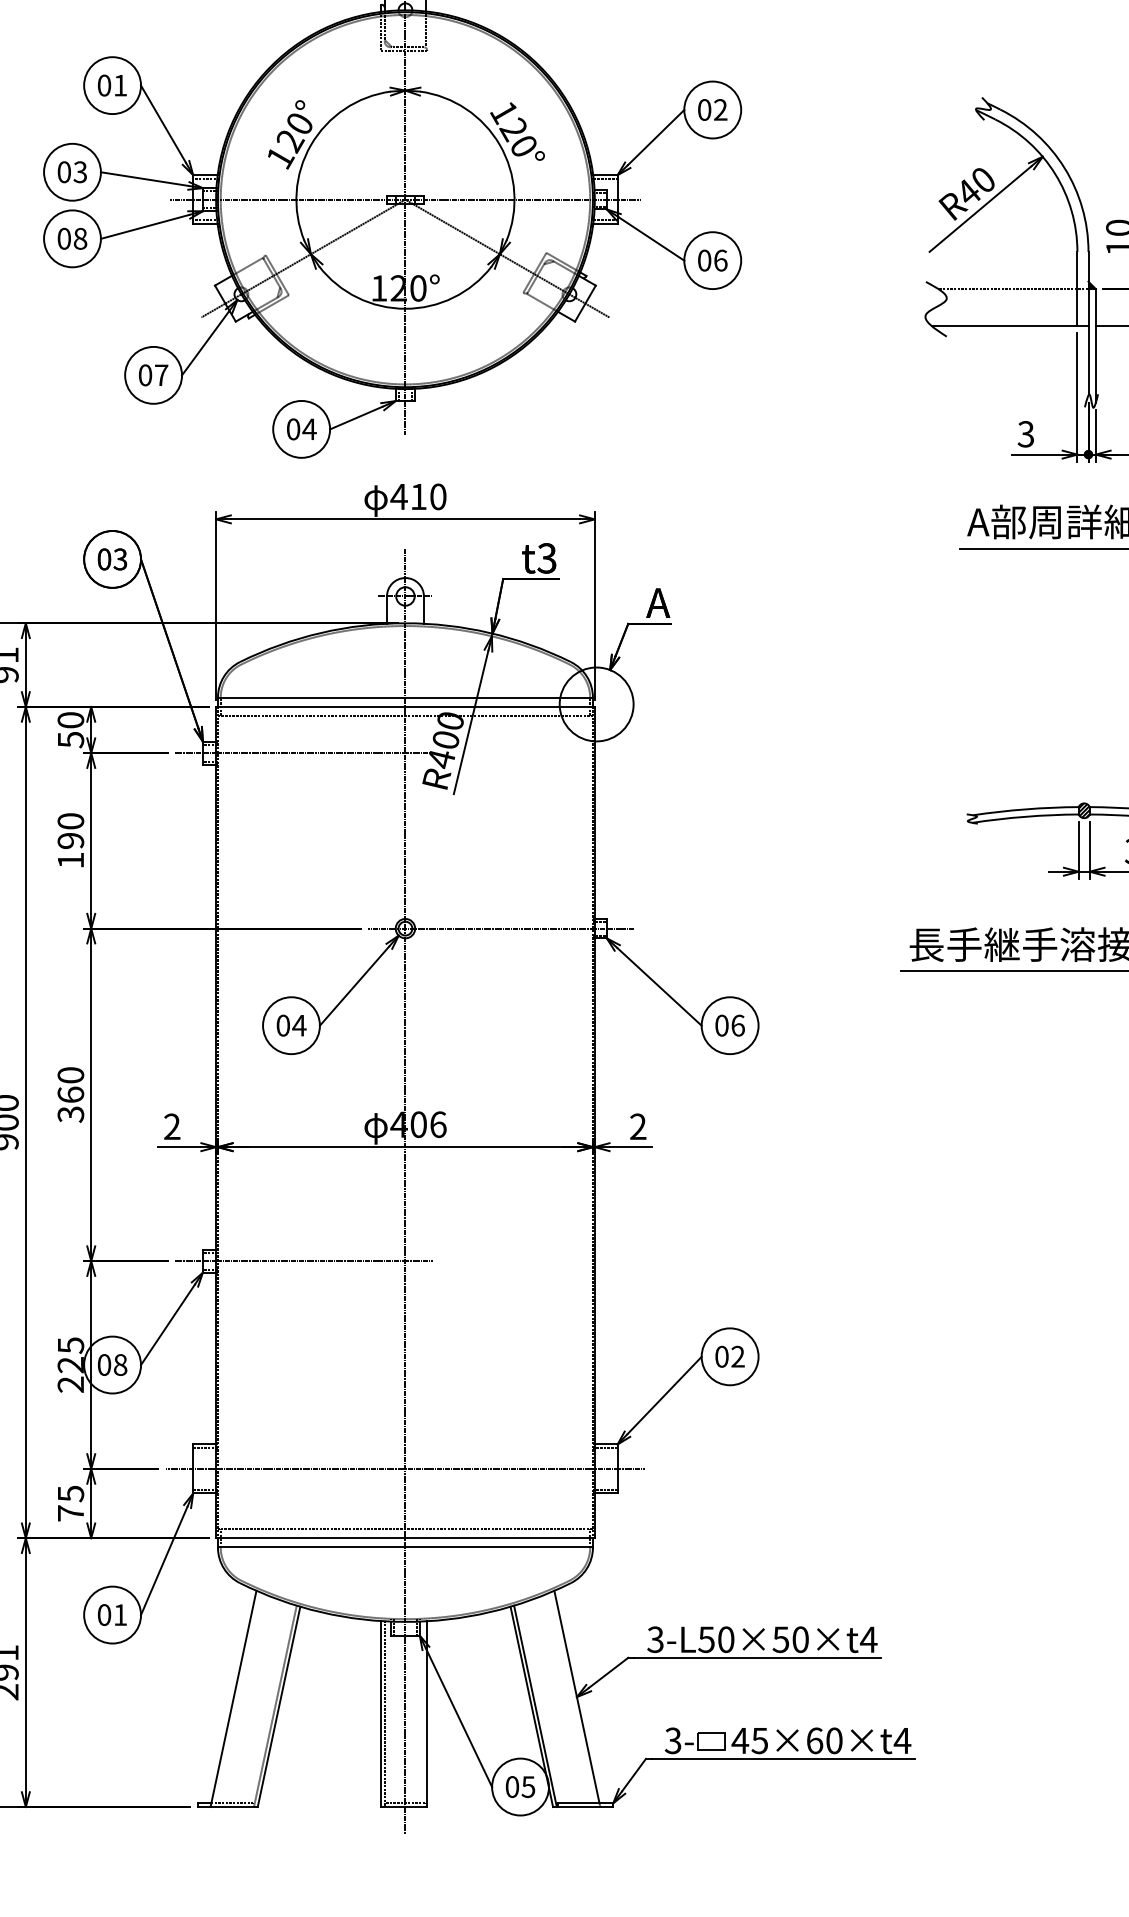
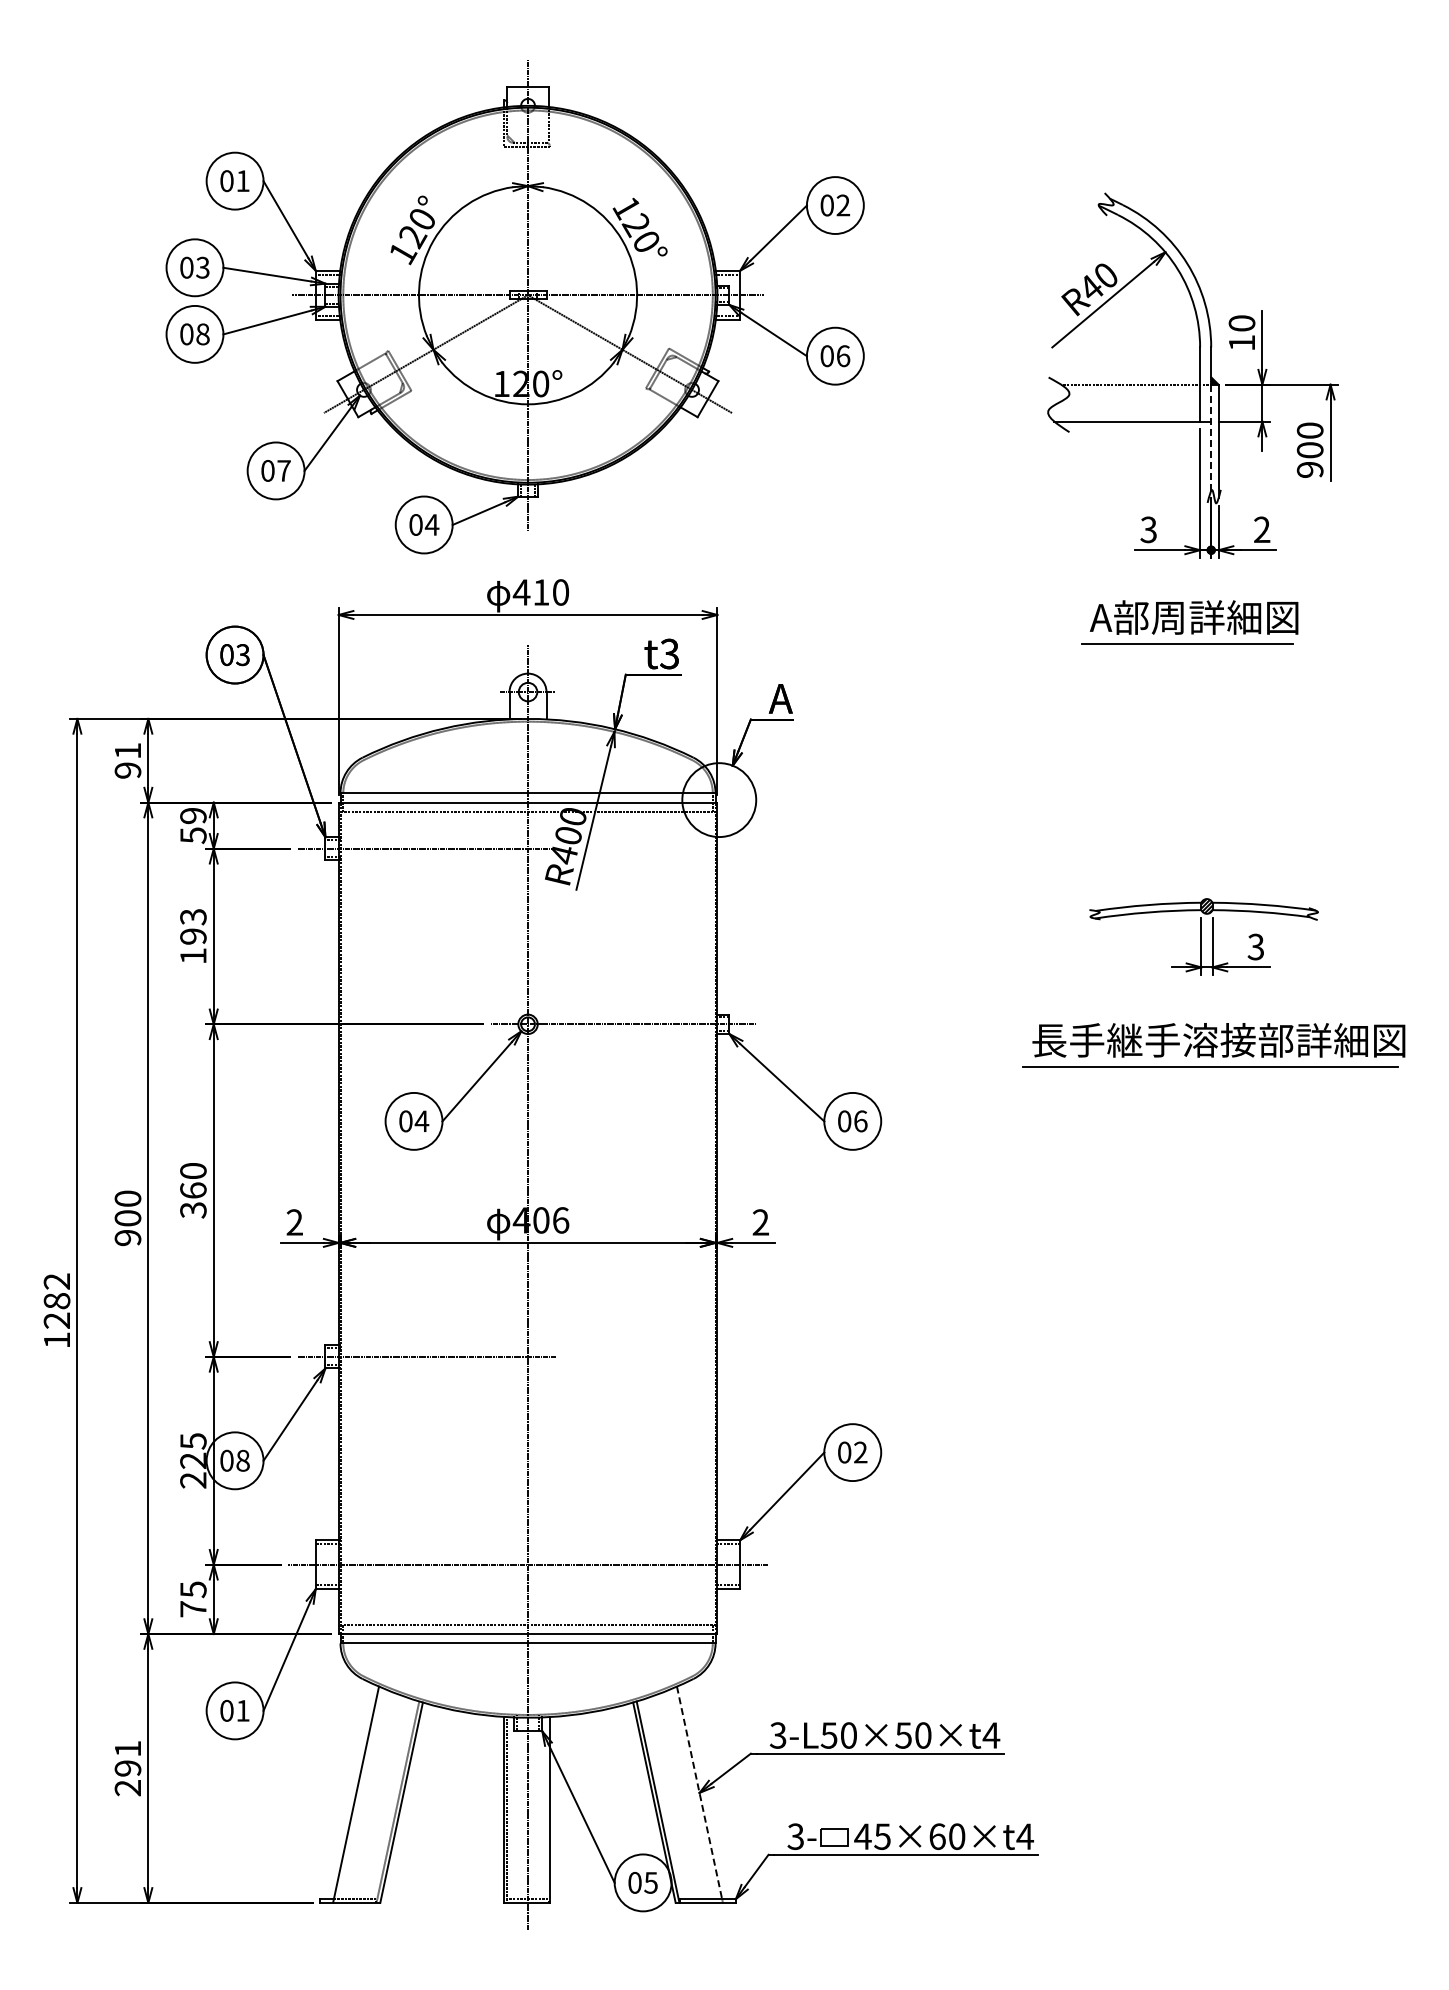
line: (1088, 342) -> (1211, 438), solid -> dashed
text: (70, 719) -> (193, 815), 50 -> 59
text: (70, 821) -> (193, 917), 190 -> 193
line: (576, 1696) -> (699, 1792), solid -> dashed

